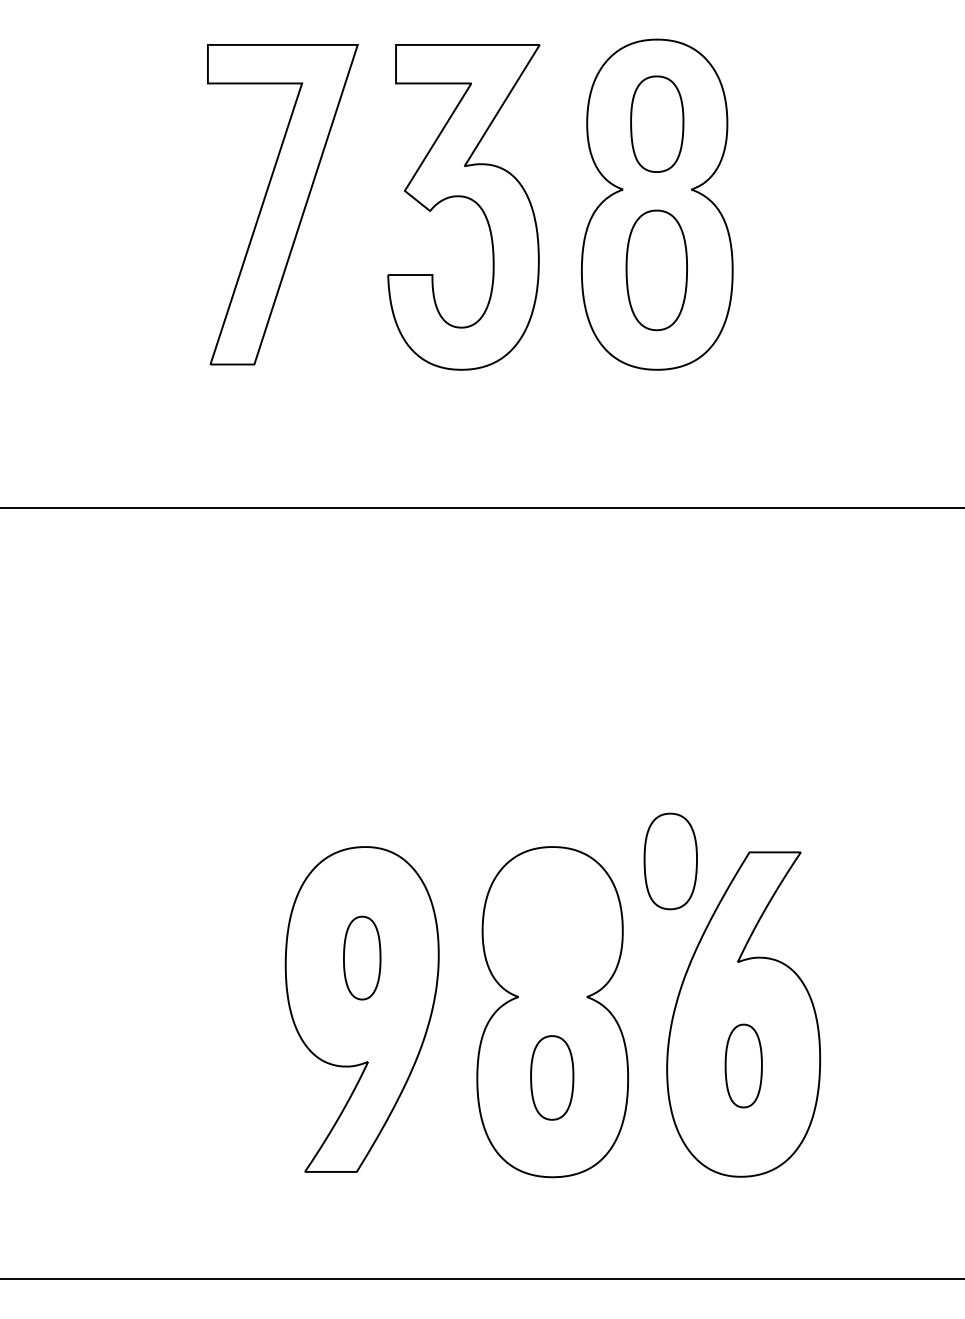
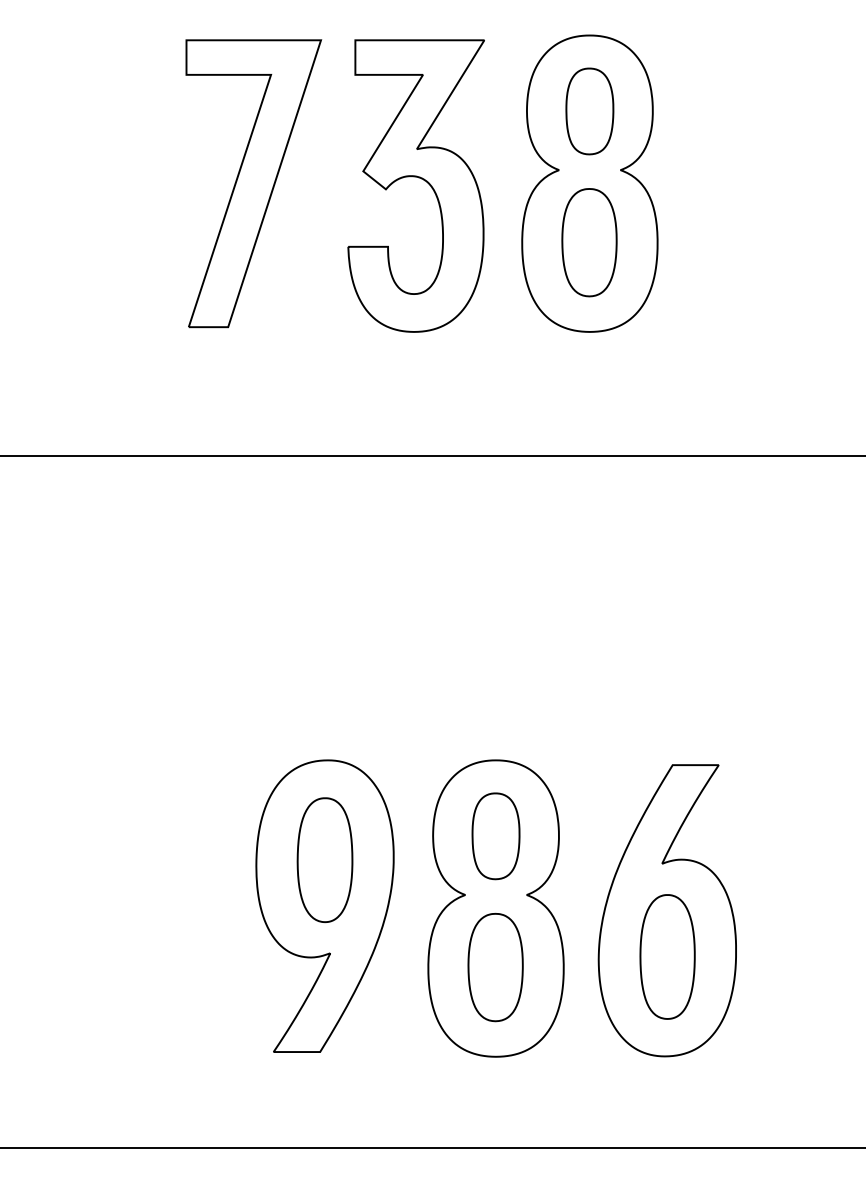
part: (670, 861) -> (495, 836), moved
part: (361, 957) -> (324, 859), size x1.67
part: (743, 1065) -> (667, 956), size x1.67
part: (552, 1077) -> (495, 967), size x1.43

